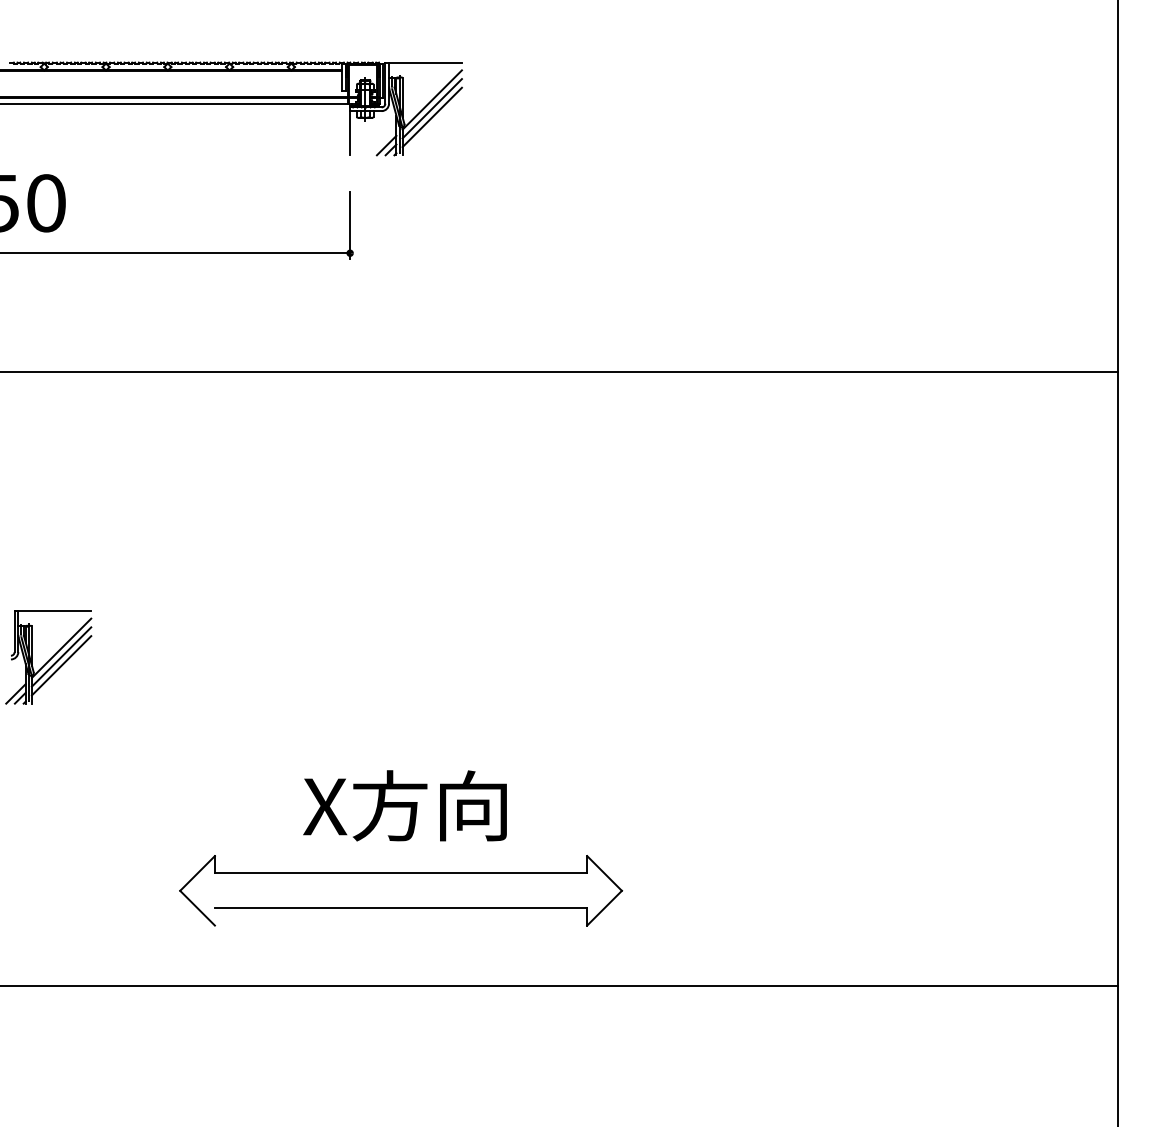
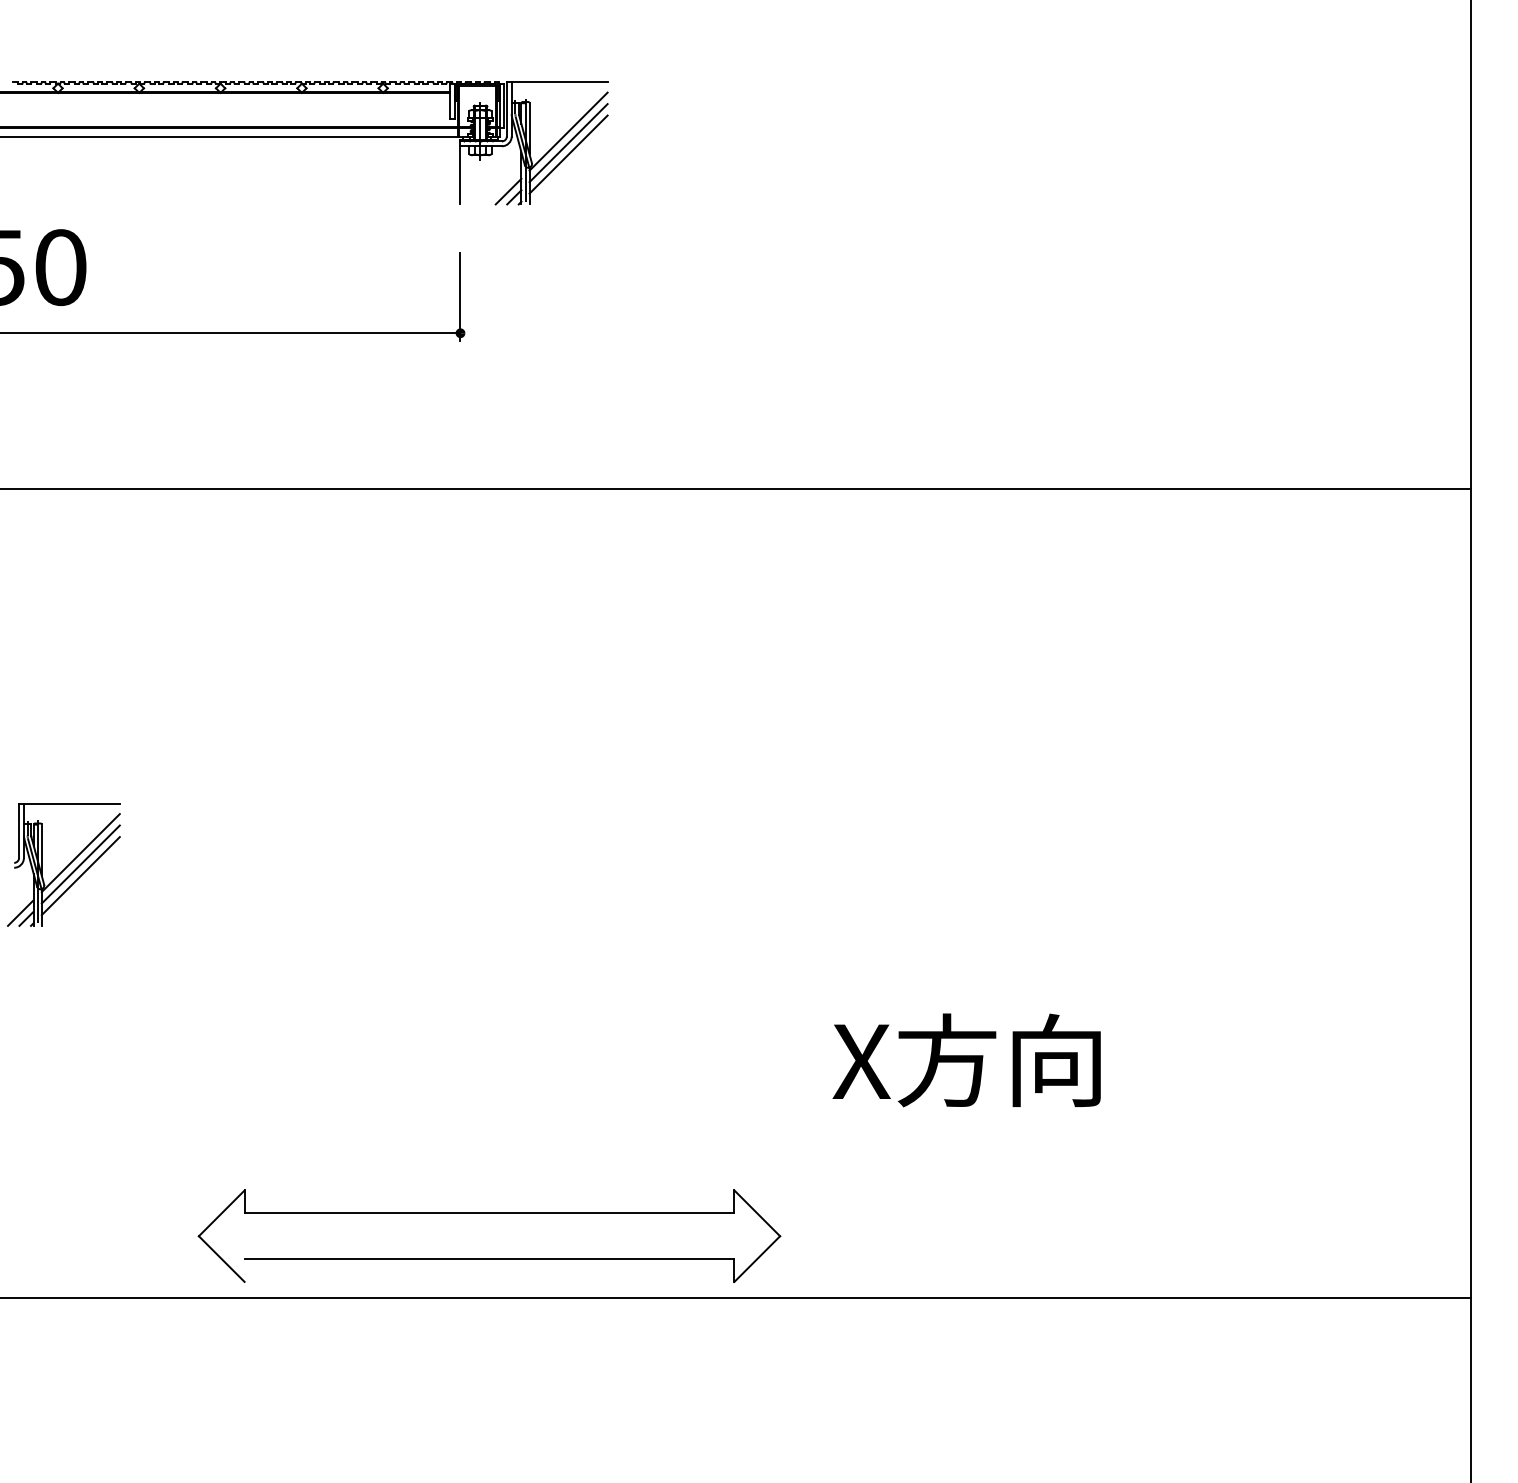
text: (404, 805) -> (966, 1060), moved
part: (401, 873) -> (489, 1213), moved

